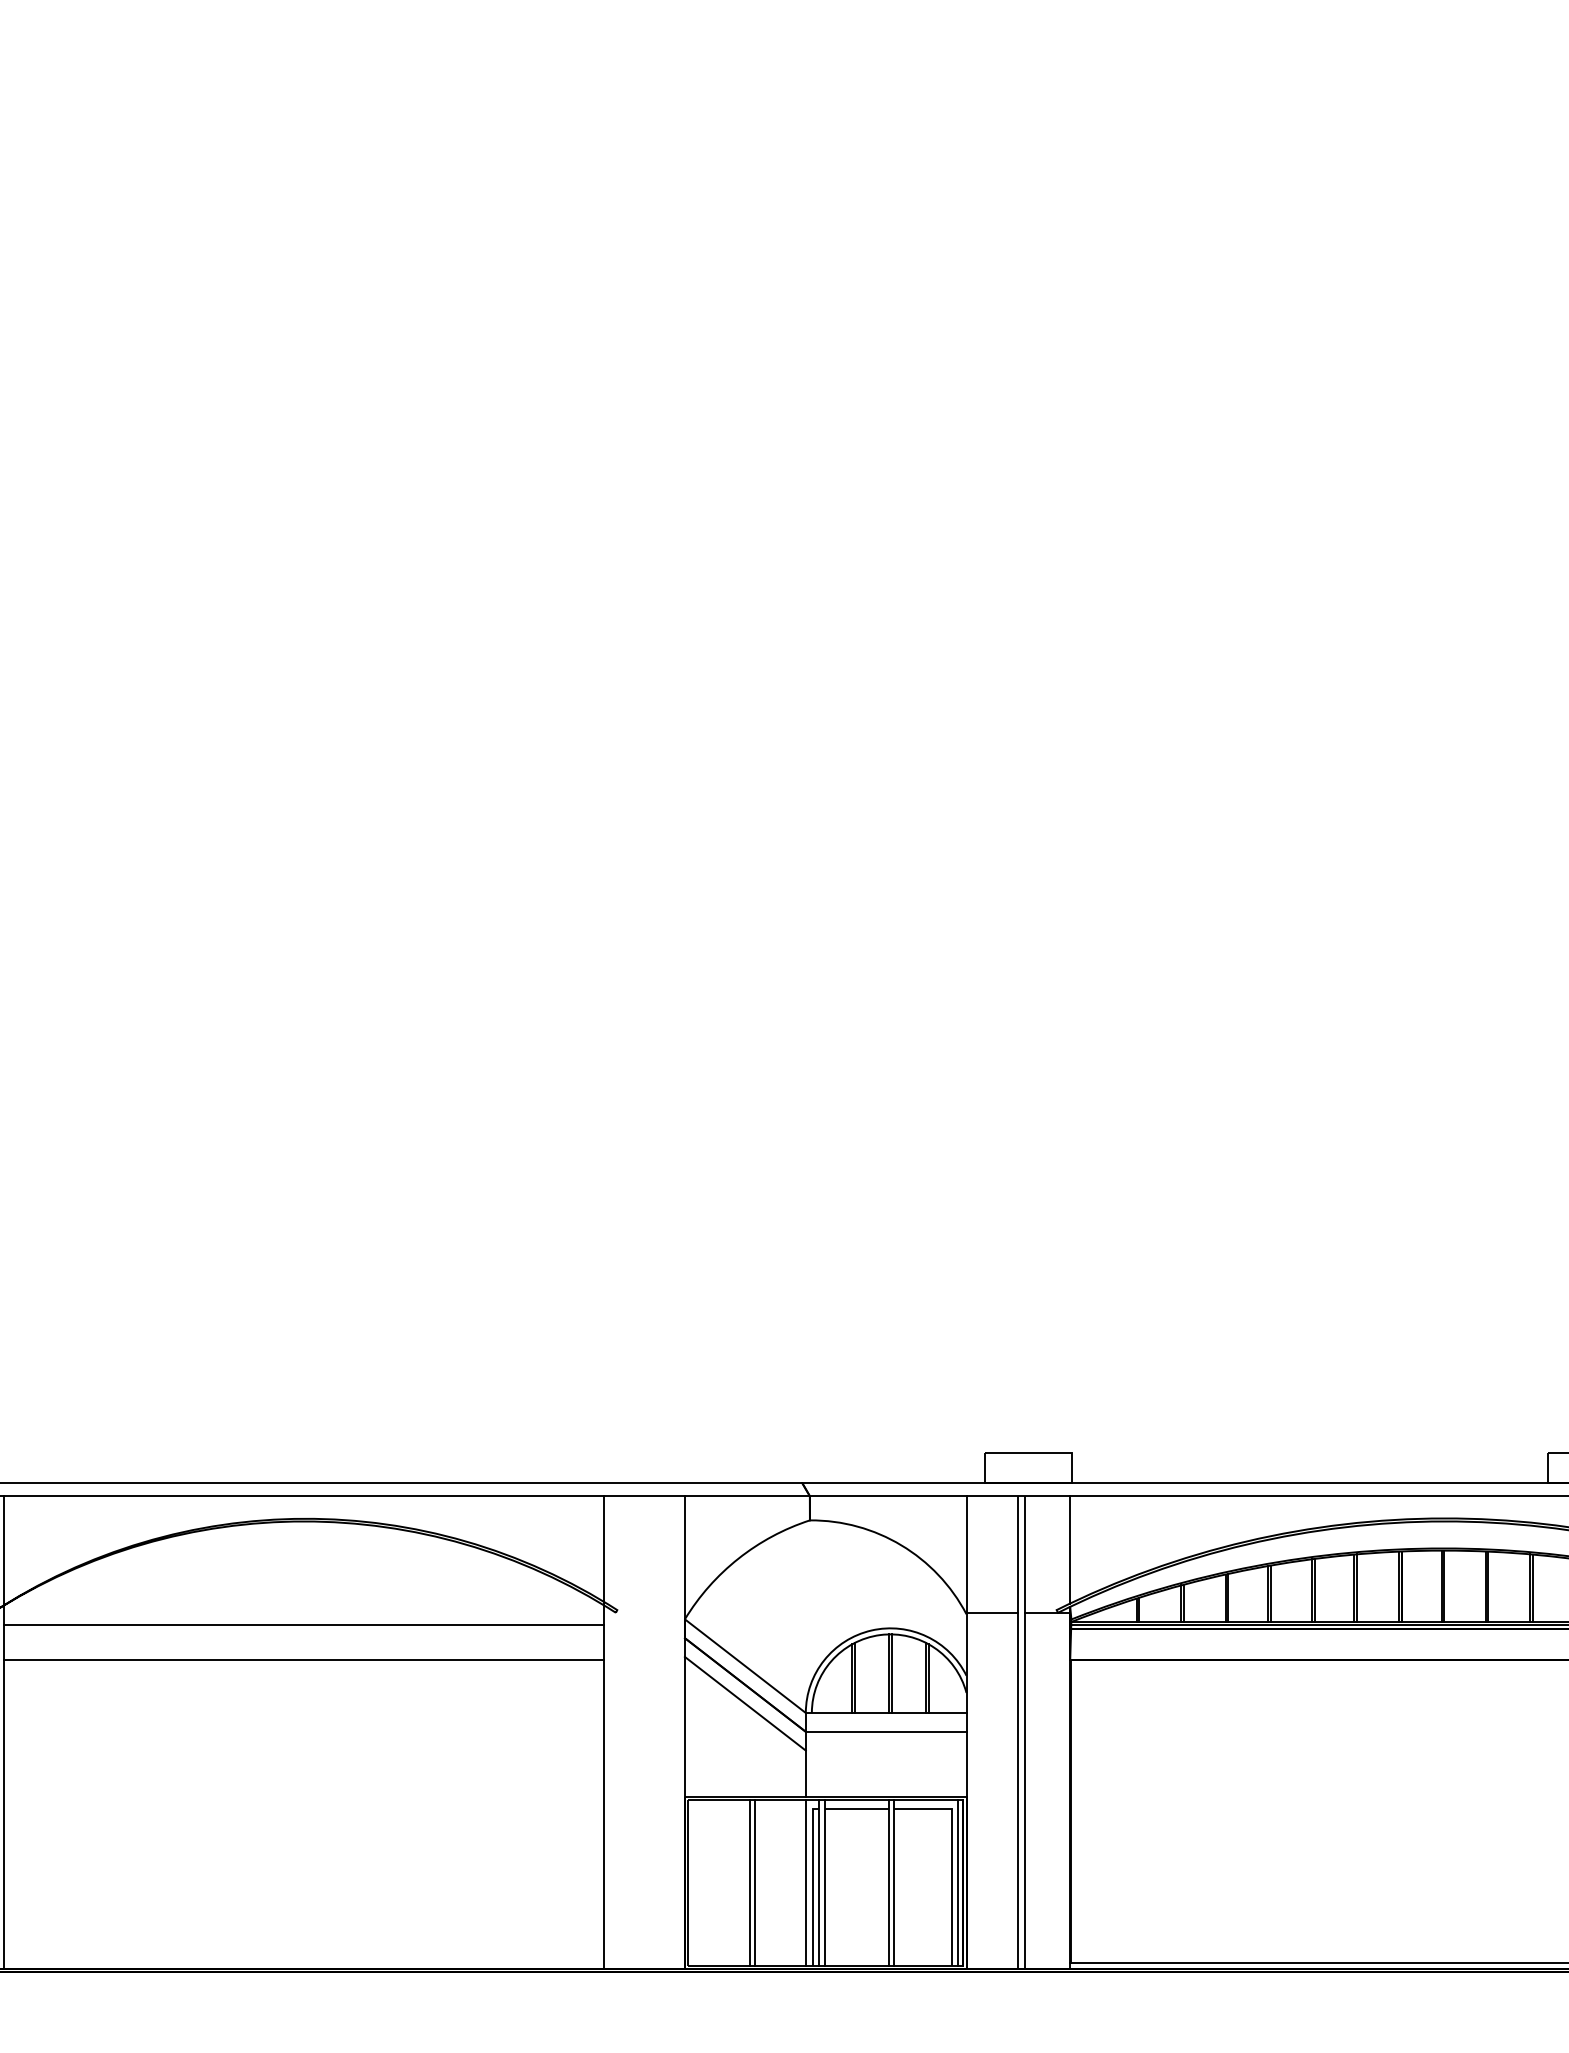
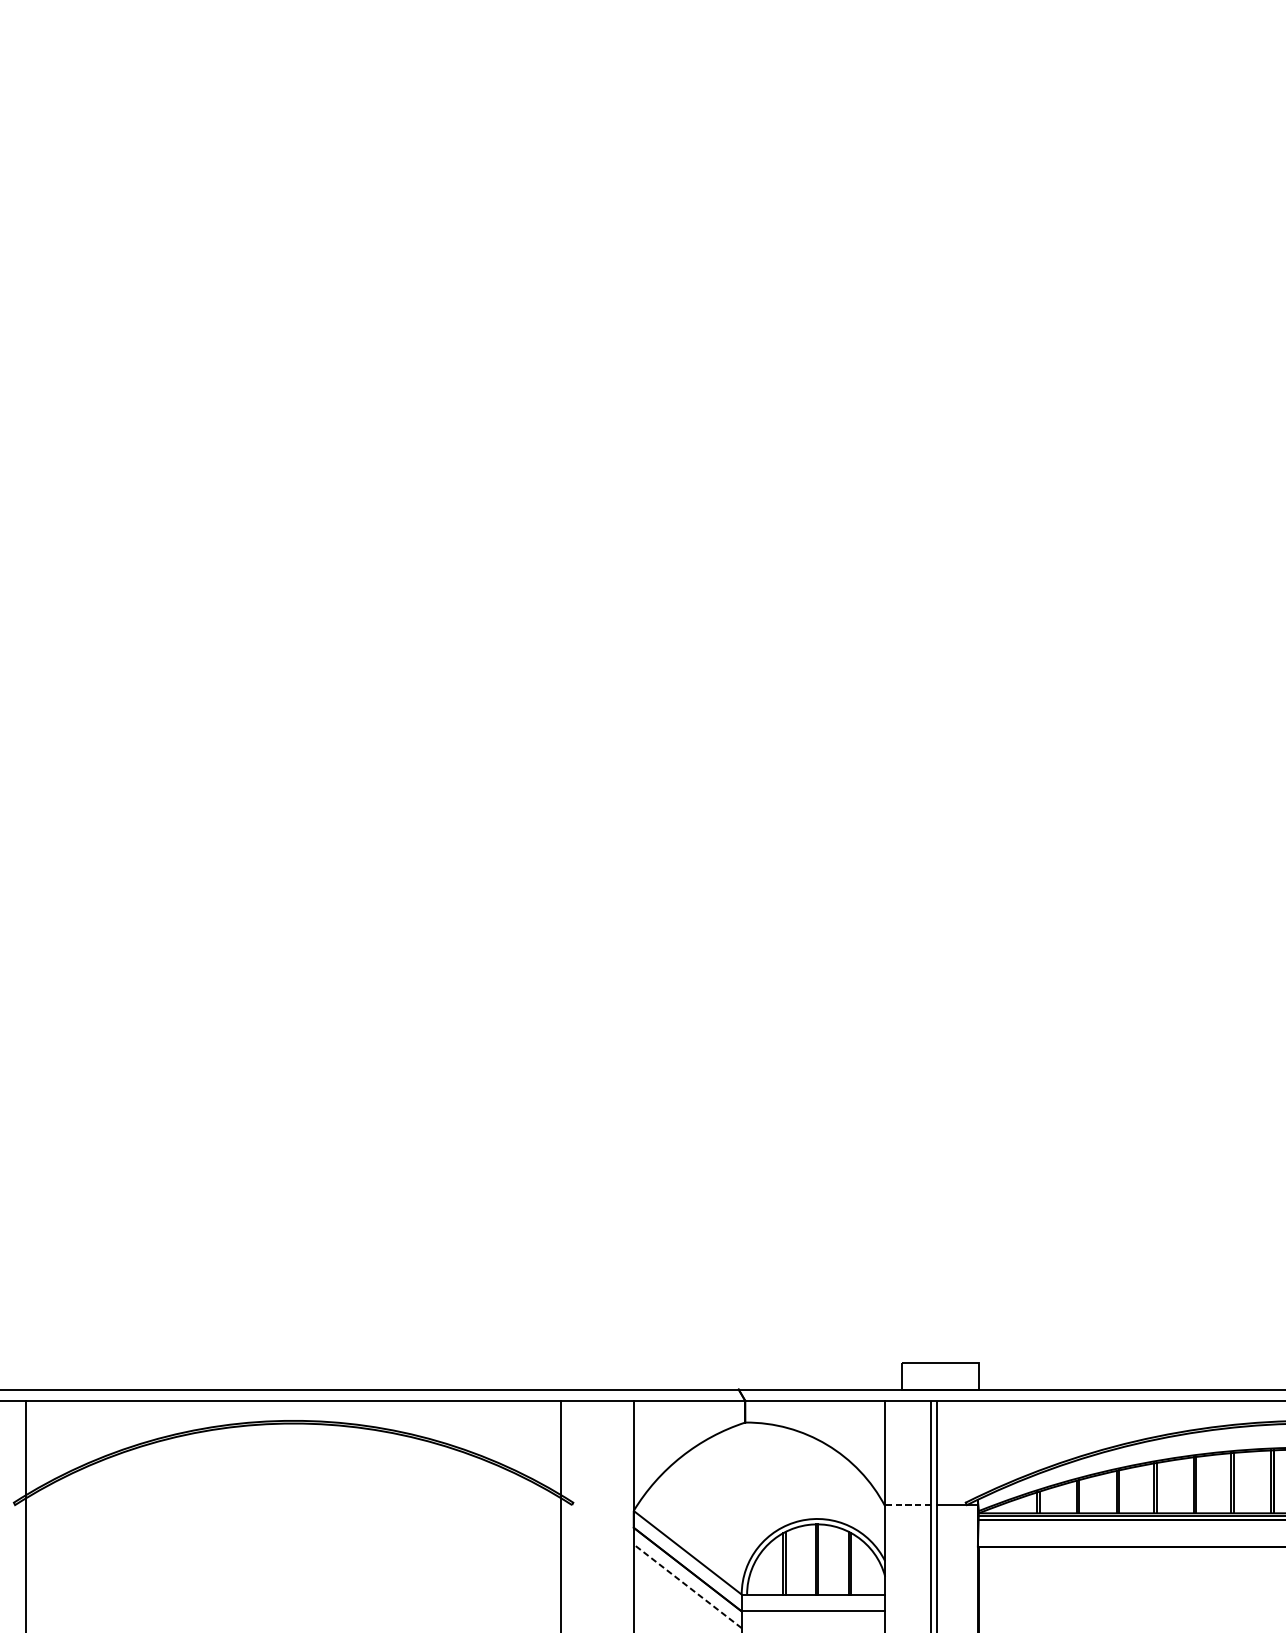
line: (1070, 1549) -> (978, 1448), removed
line: (992, 1612) -> (908, 1504), solid -> dashed
line: (303, 1625) -> (293, 1516), removed
line: (303, 1660) -> (293, 1547), removed
line: (744, 1703) -> (686, 1586), solid -> dashed

